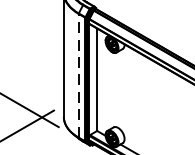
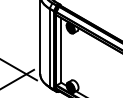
line: (78, 75) -> (49, 47), dashed -> solid

